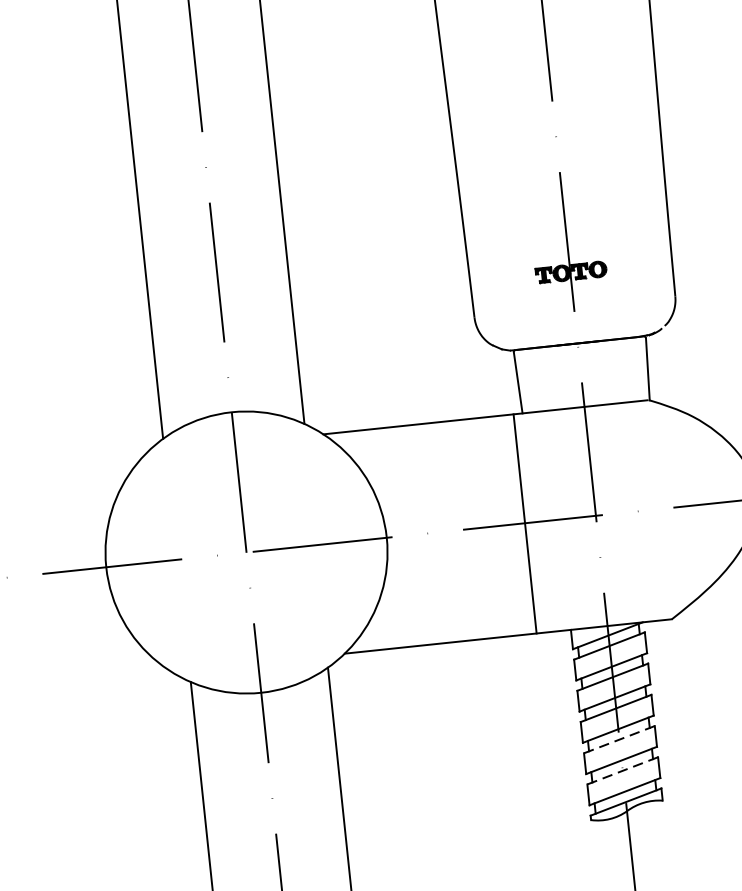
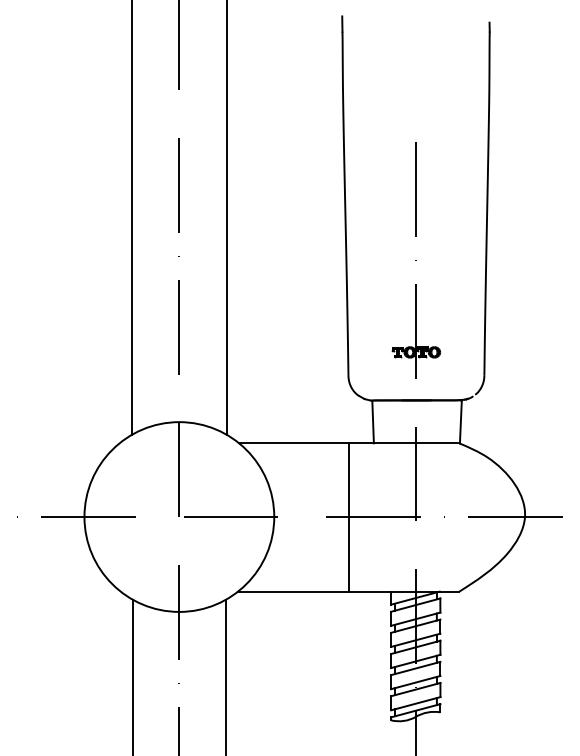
line: (524, 523) -> (348, 517), moved
line: (619, 739) -> (415, 668), dashed -> solid
line: (623, 770) -> (416, 689), dashed -> solid

